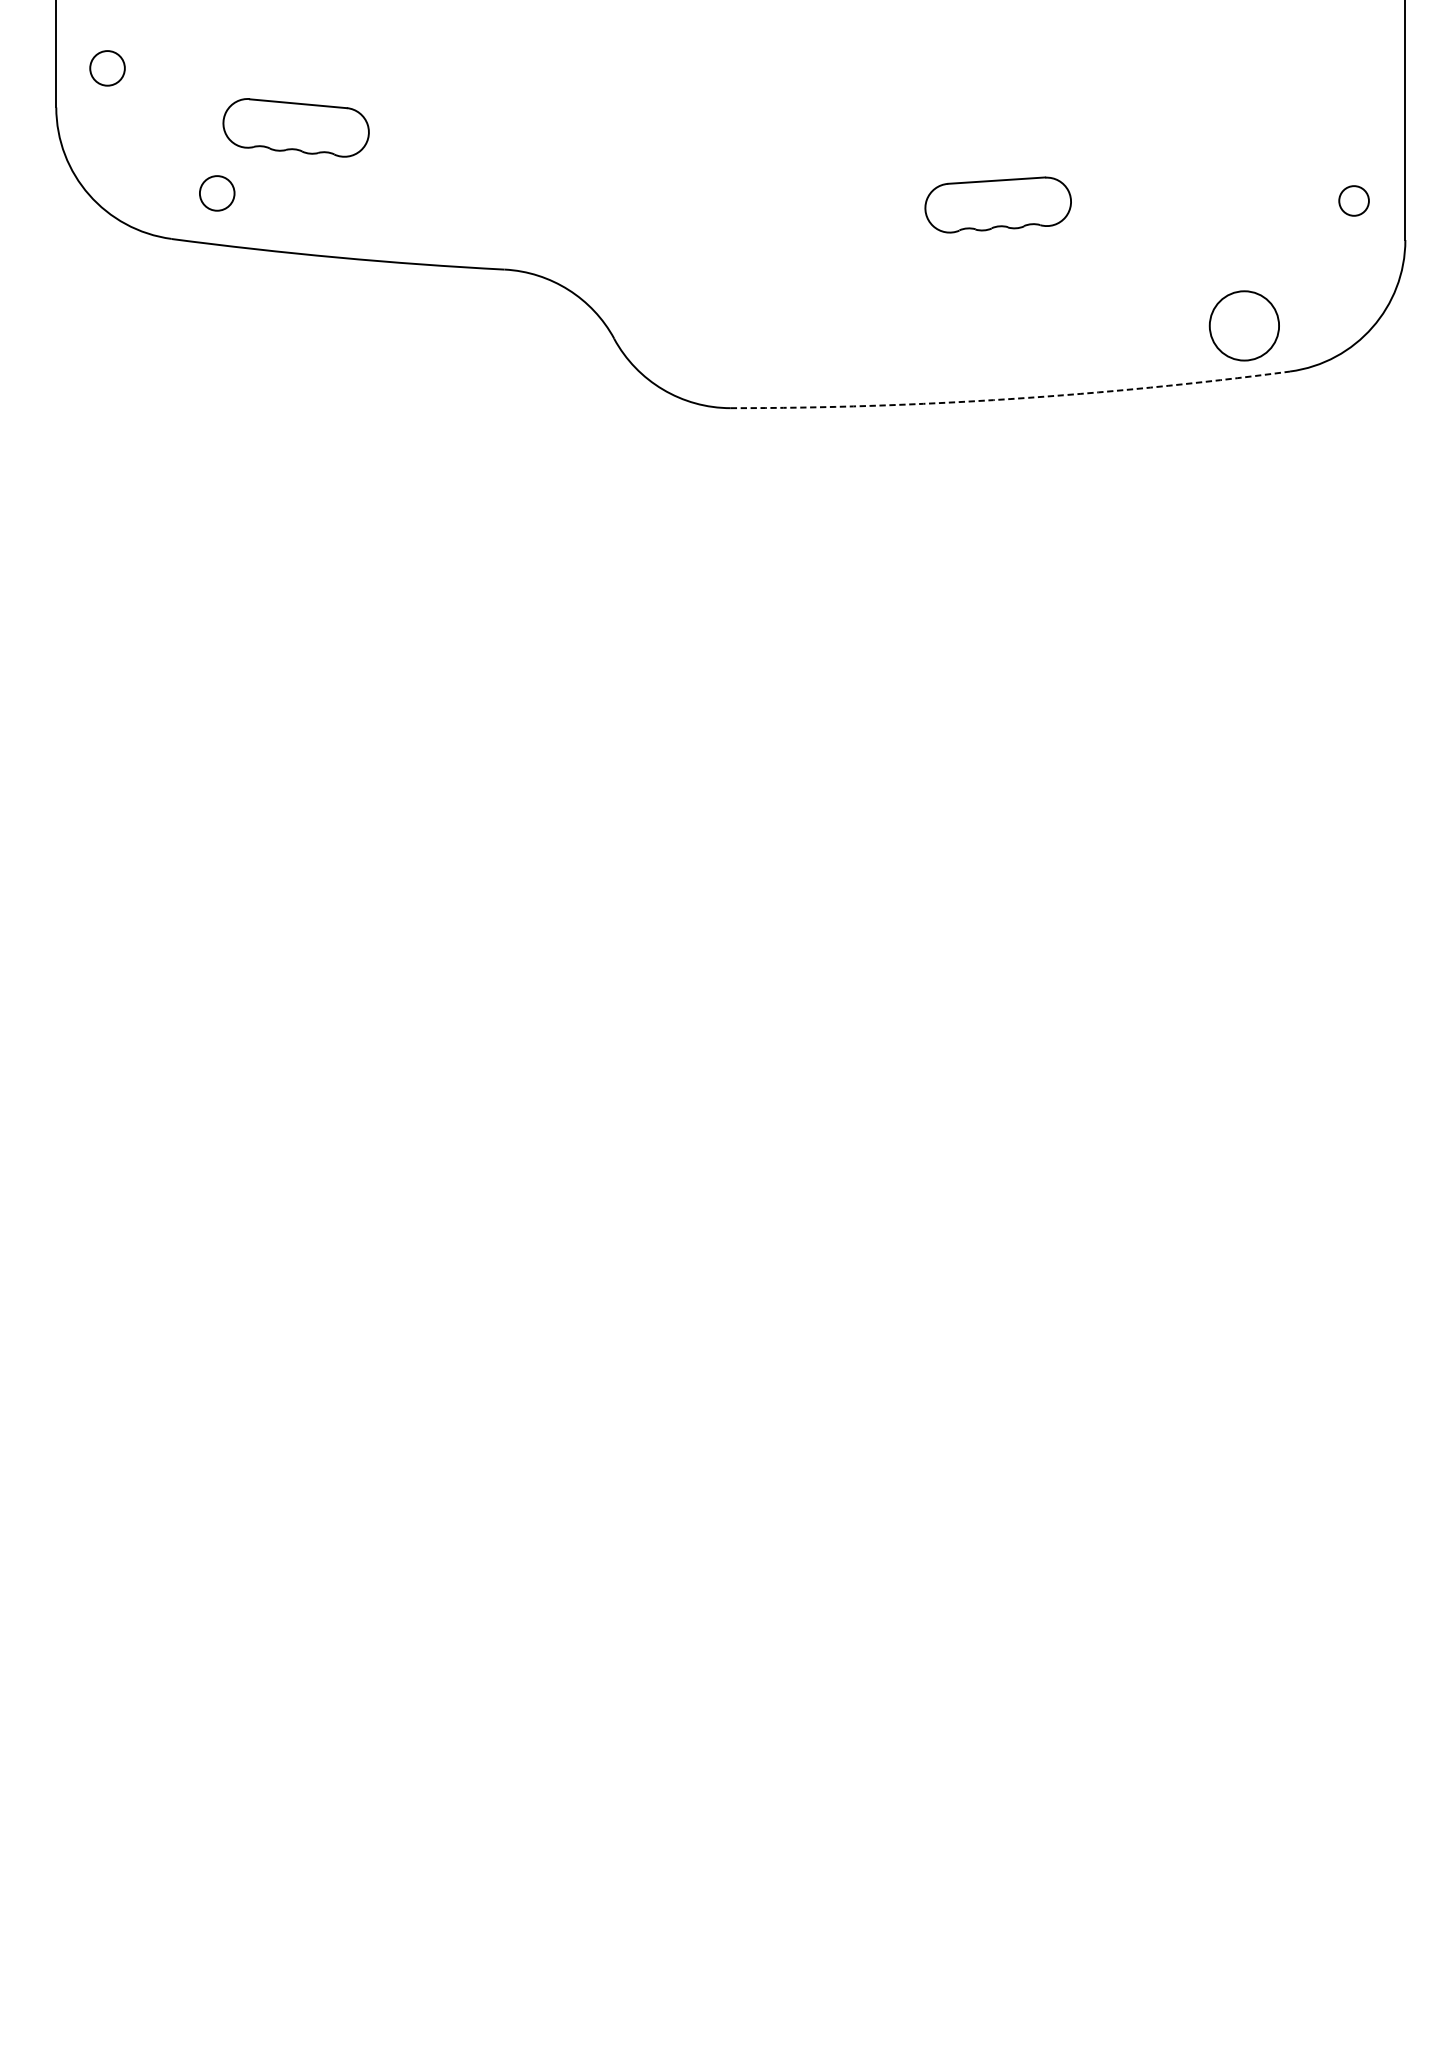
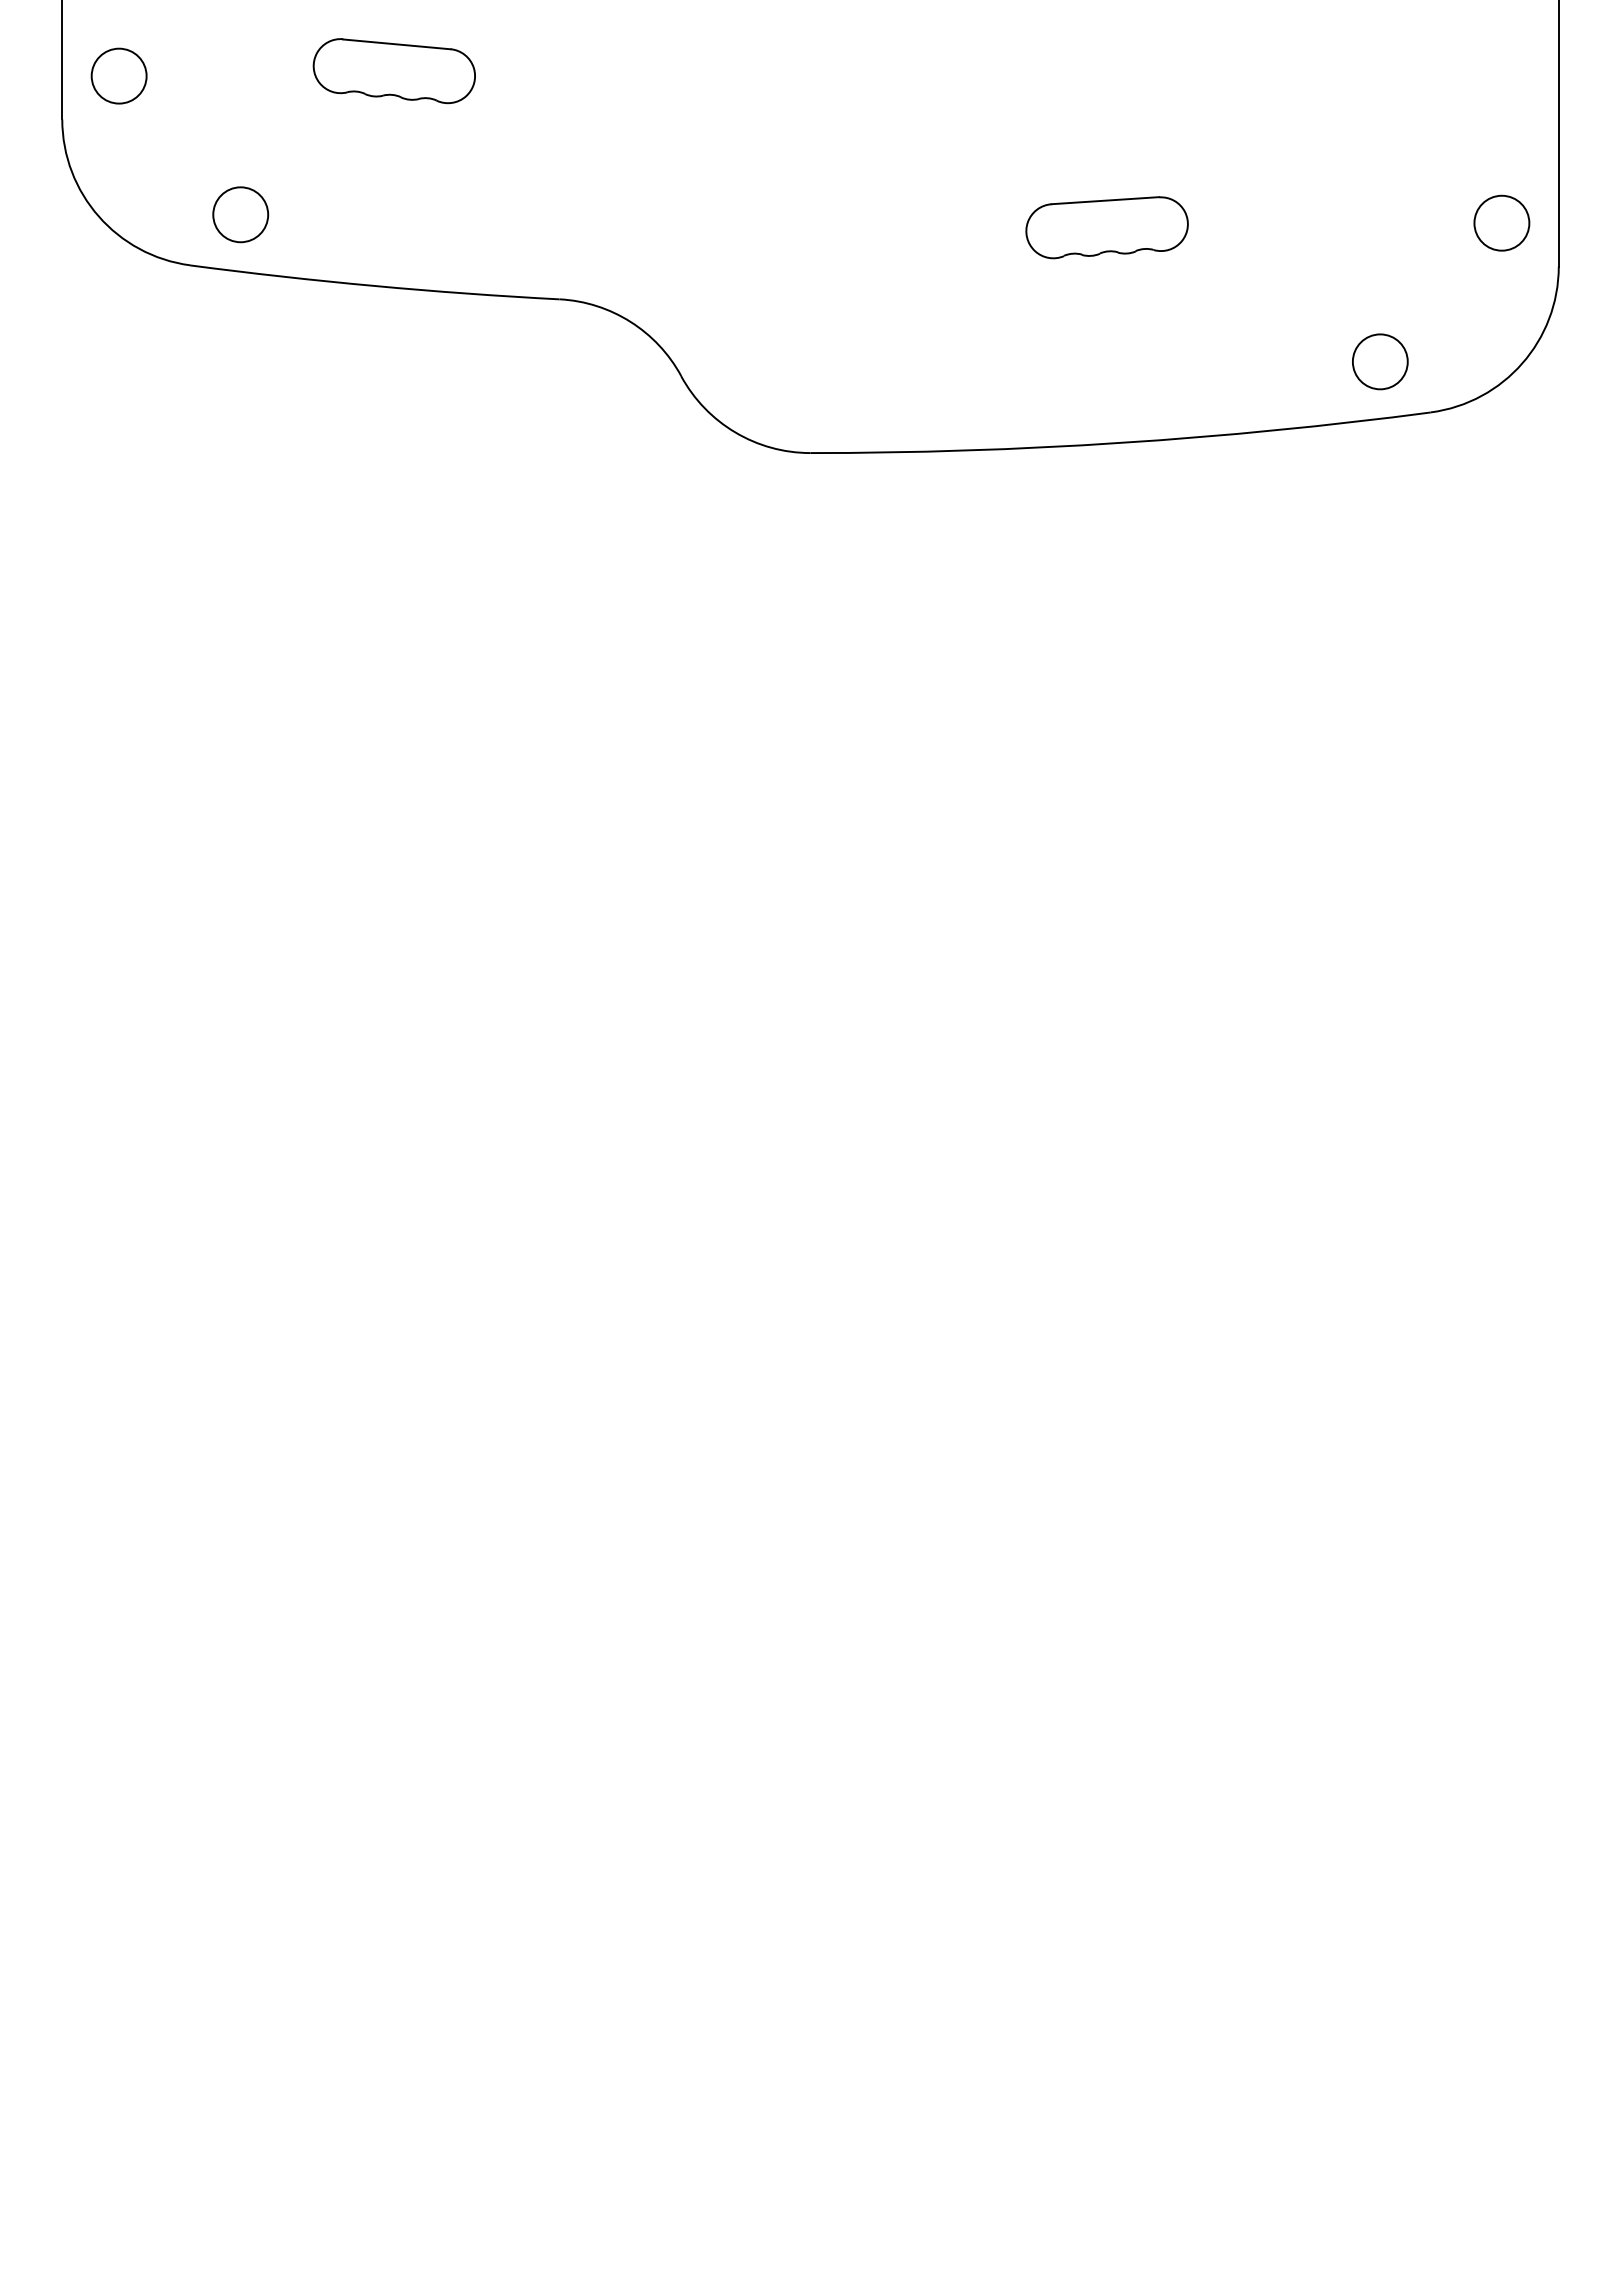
circle: (106, 67) -> (118, 75), size x1.43
part: (295, 128) -> (393, 71), moved
circle: (216, 193) -> (240, 214), size x1.43
circle: (1353, 200) -> (1501, 222), size x1.67
circle: (1244, 325) -> (1380, 361), size x0.71
arc: (1011, 398) -> (1121, 442), dashed -> solid

